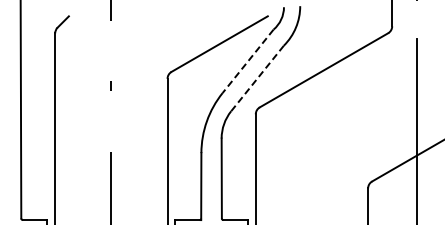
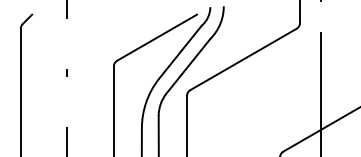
line: (248, 61) -> (180, 52), dashed -> solid
line: (257, 78) -> (188, 66), dashed -> solid

